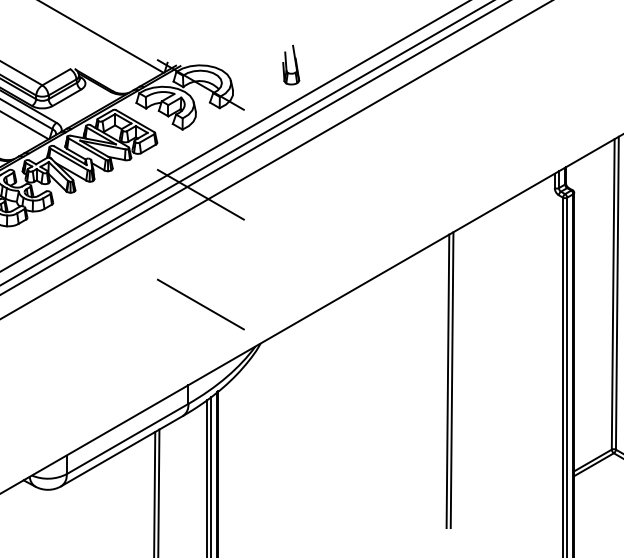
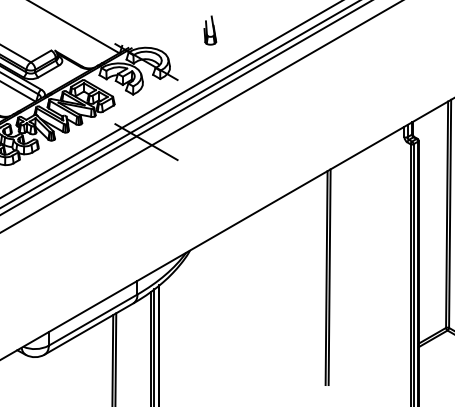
part: (291, 65) -> (210, 30), moved
line: (200, 303) -> (146, 221), removed

